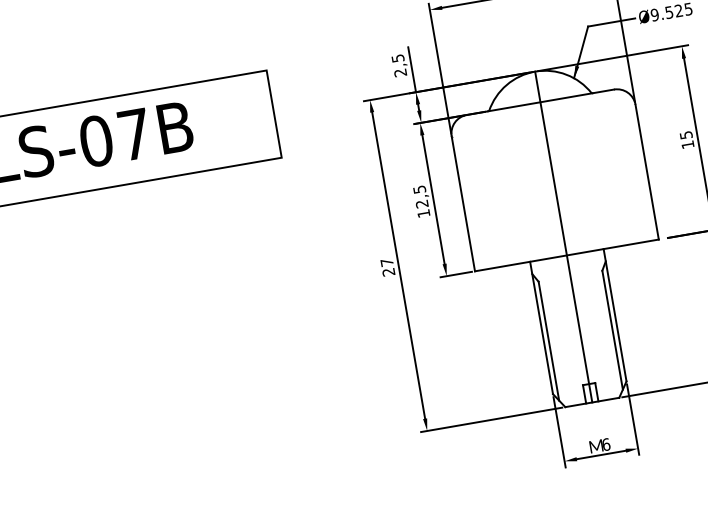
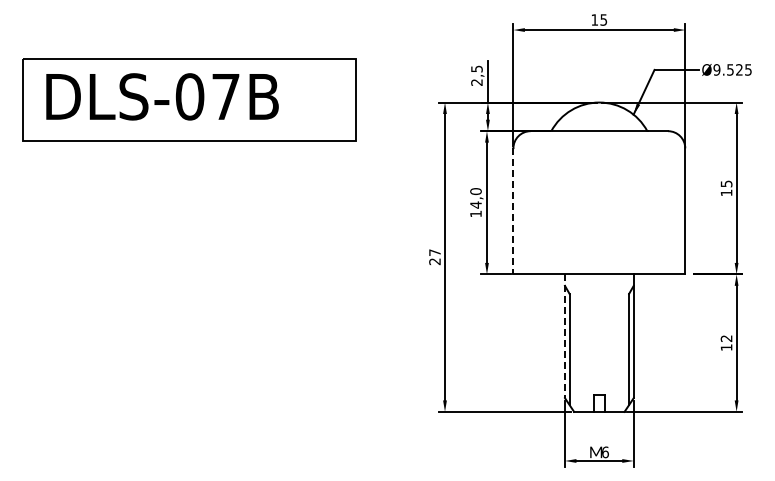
text: (420, 197) -> (475, 198), 12,5 -> 14,0
line: (463, 204) -> (513, 211), solid -> dashed
line: (563, 236) -> (599, 256), removed
line: (541, 328) -> (564, 336), solid -> dashed

